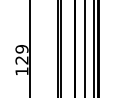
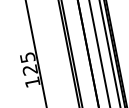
text: (21, 49) -> (27, 57), 129 -> 125

